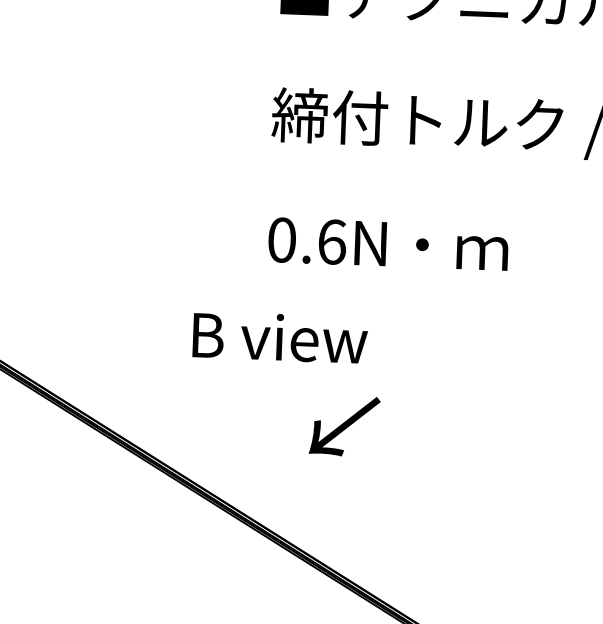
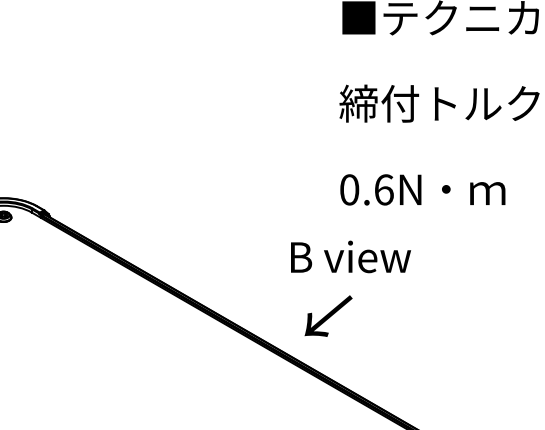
text: (344, 425) -> (328, 315), moved

